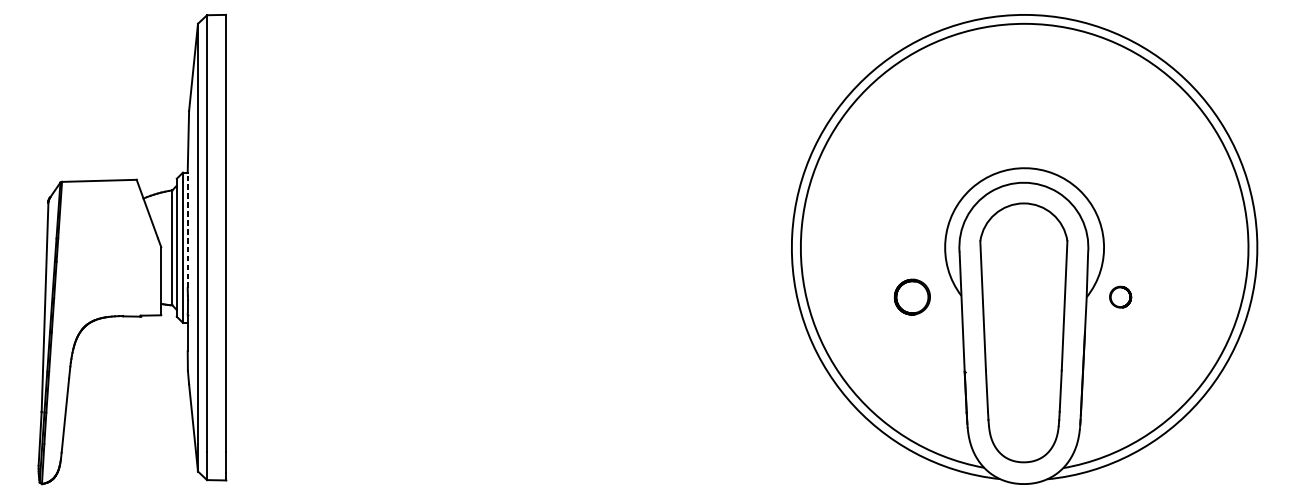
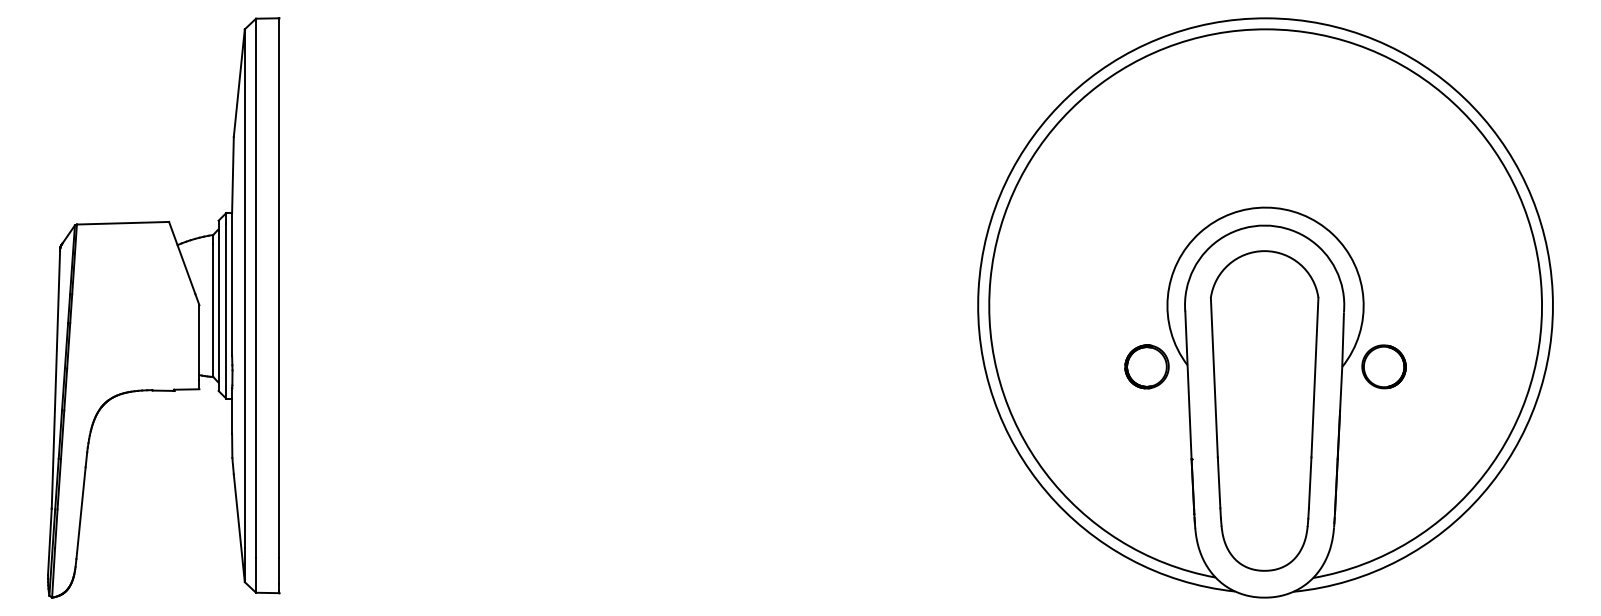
line: (188, 229) -> (232, 283), dashed -> solid
part: (911, 296) -> (1146, 366), moved
part: (1120, 296) -> (1383, 366), size x1.67

